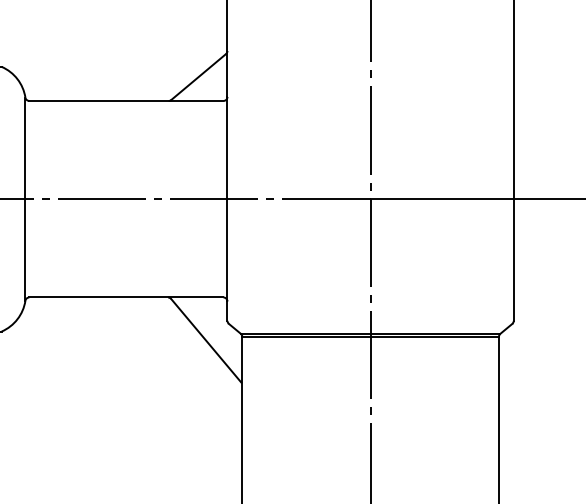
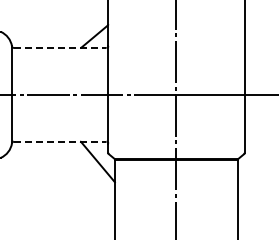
line: (127, 101) -> (60, 48), solid -> dashed
line: (127, 297) -> (60, 141), solid -> dashed

